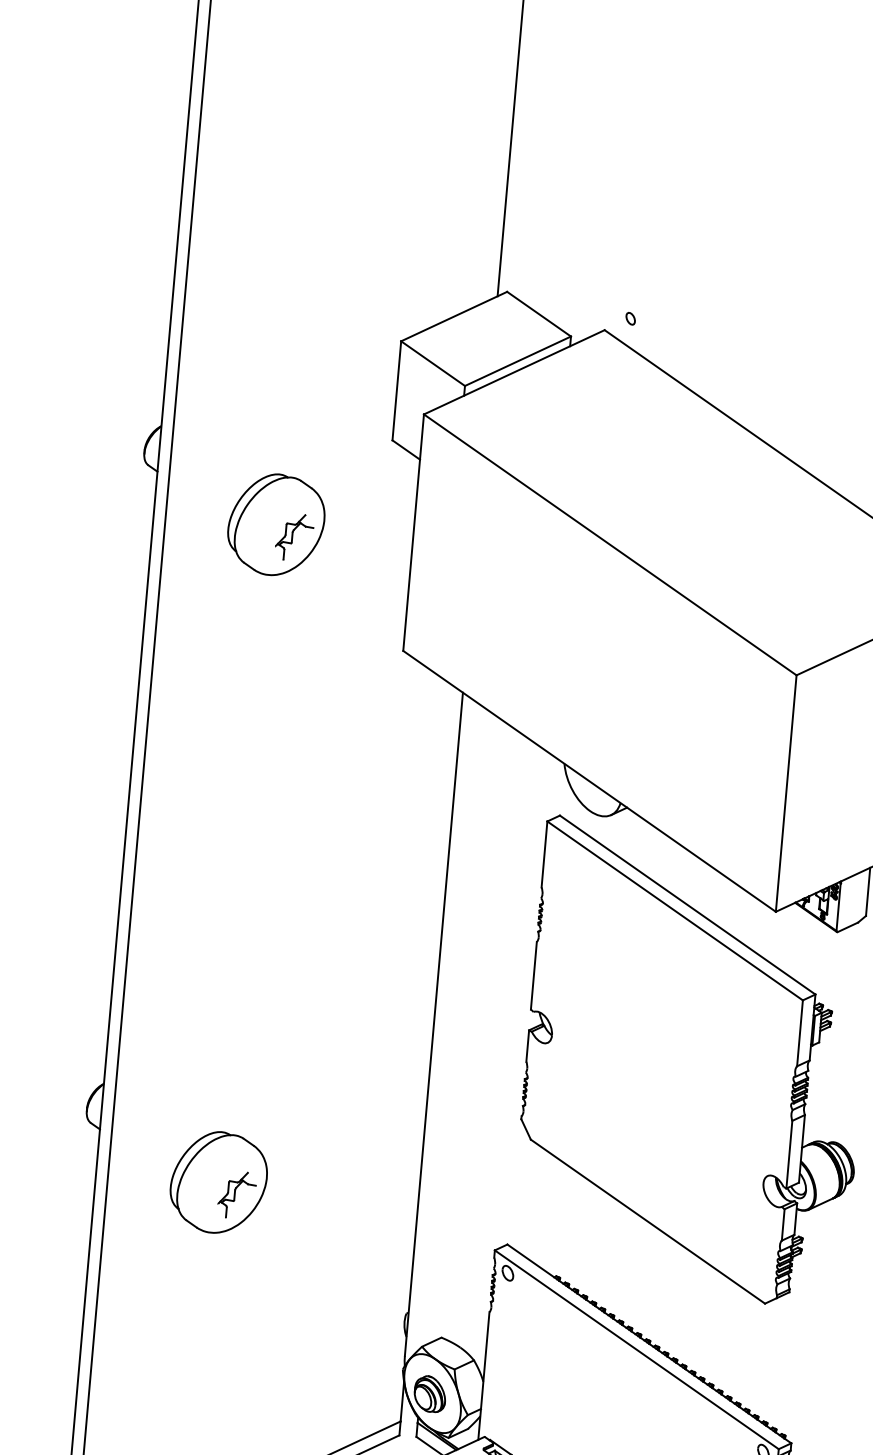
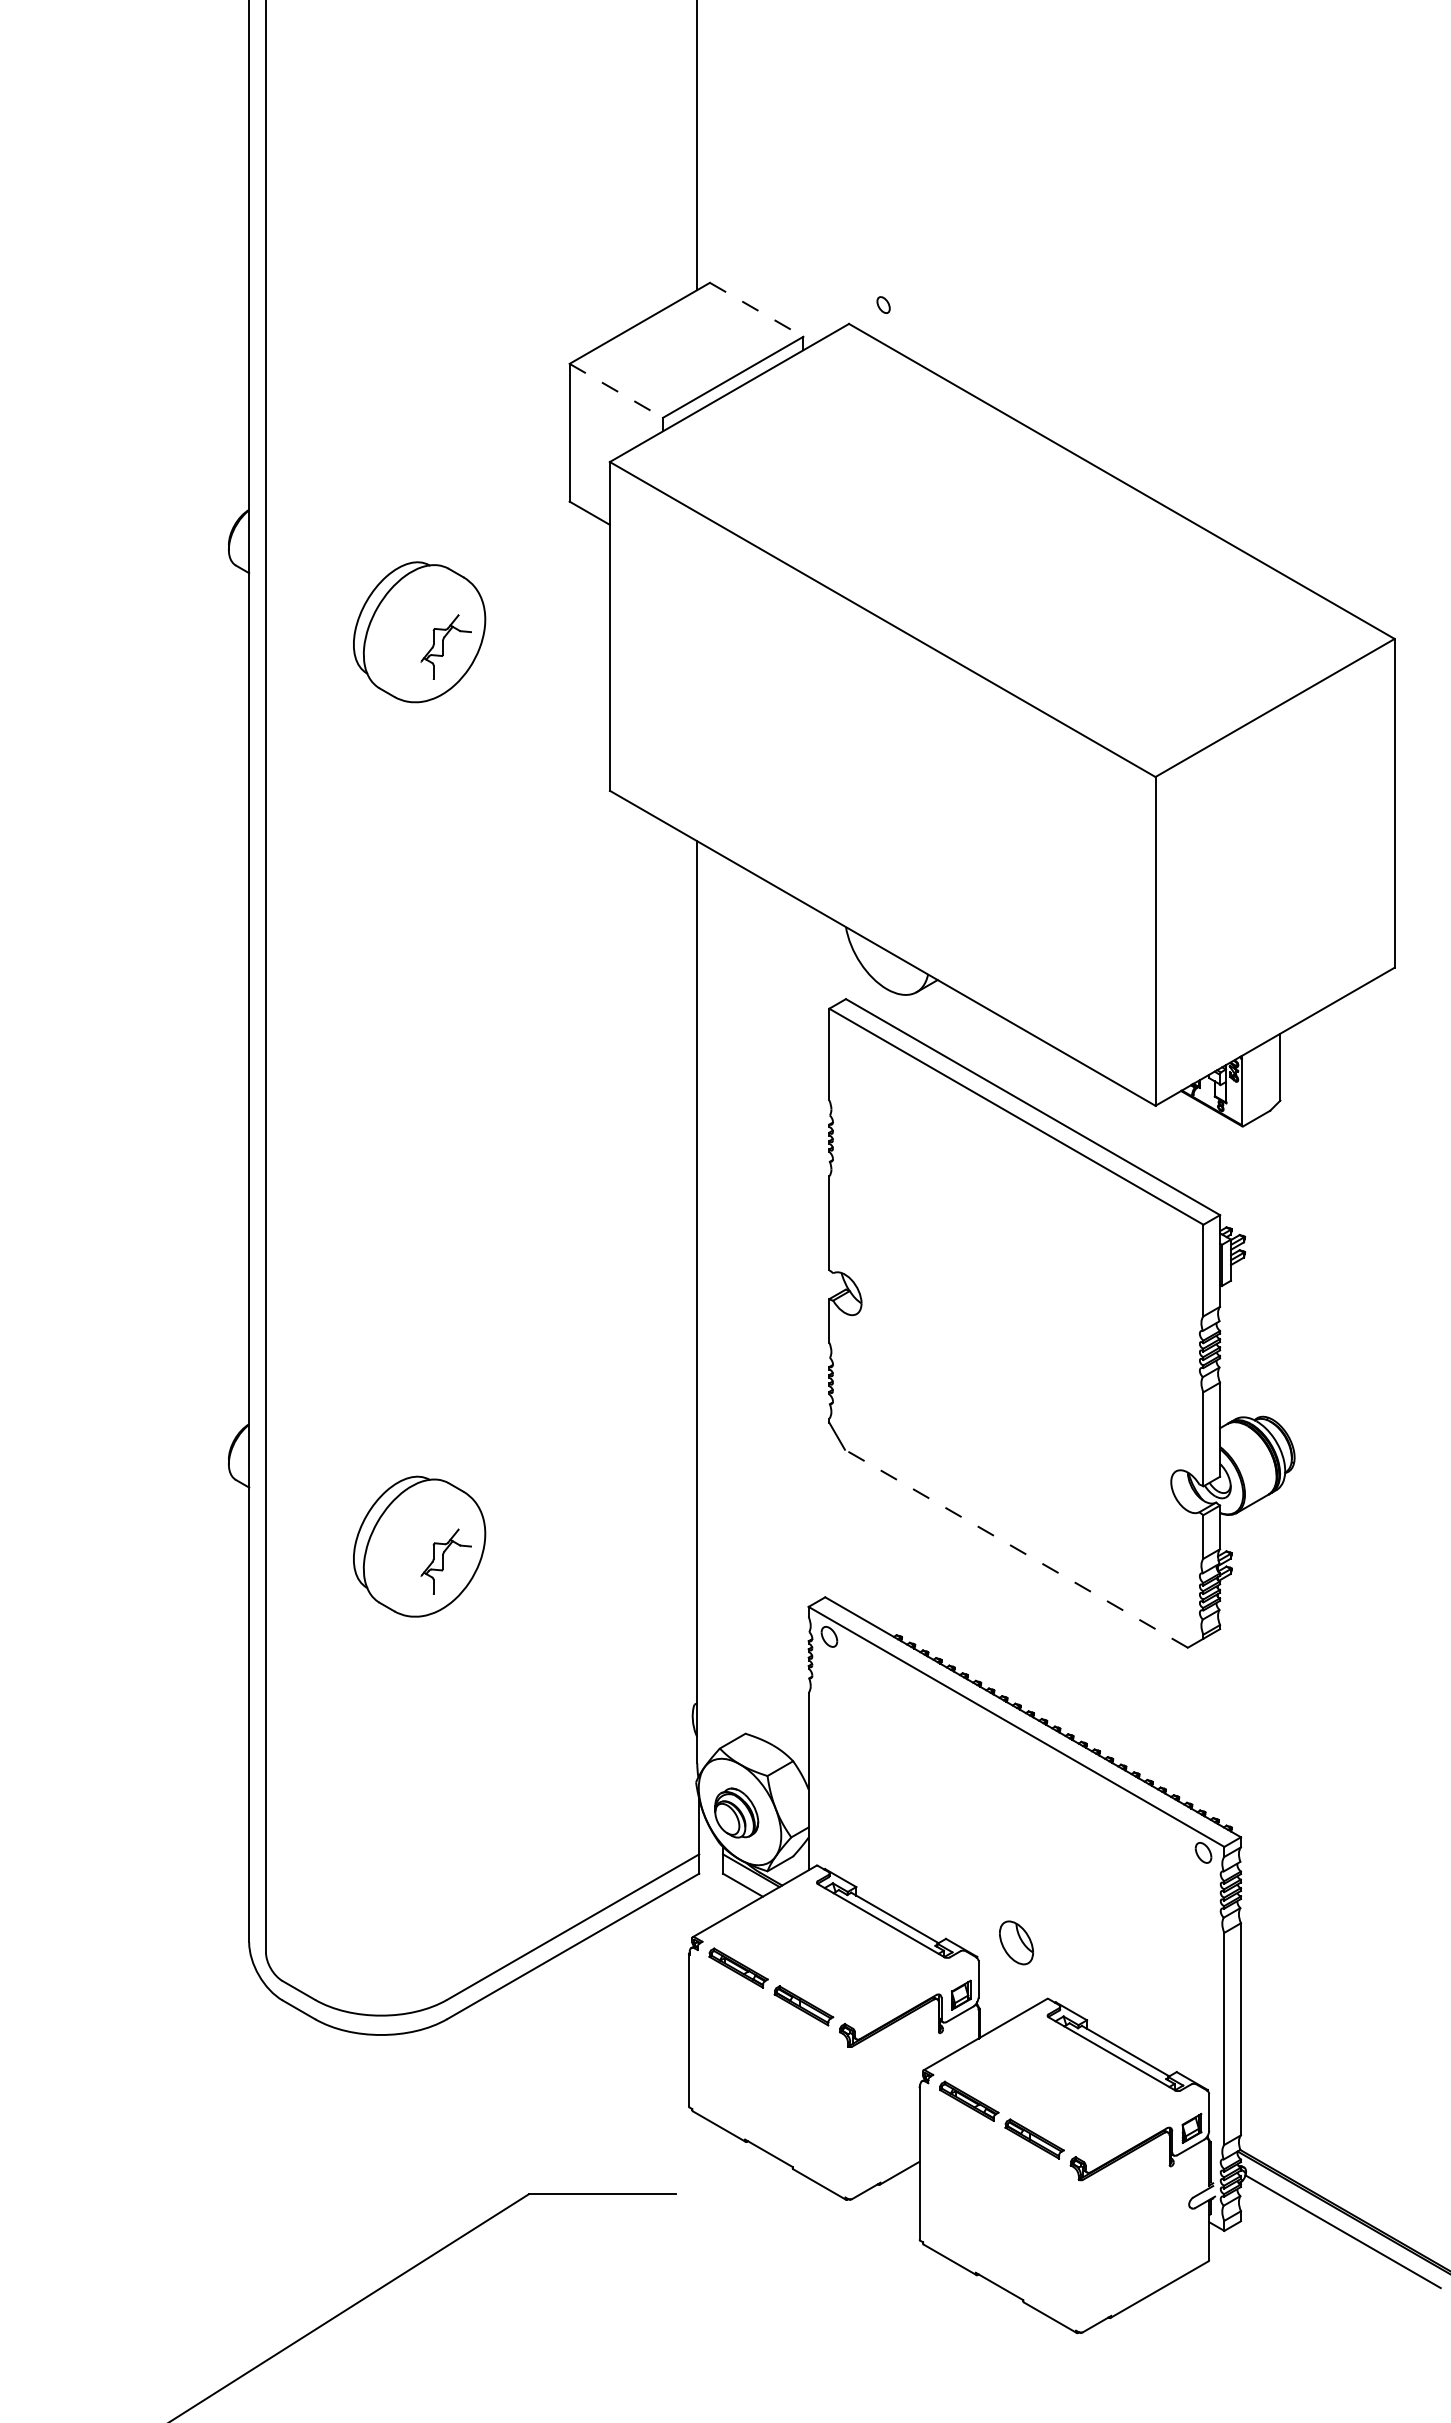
line: (538, 313) -> (756, 309), solid -> dashed
line: (433, 363) -> (616, 390), solid -> dashed
line: (648, 1221) -> (1016, 1548), solid -> dashed

